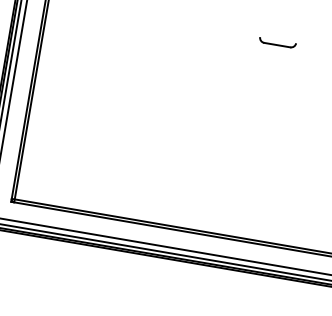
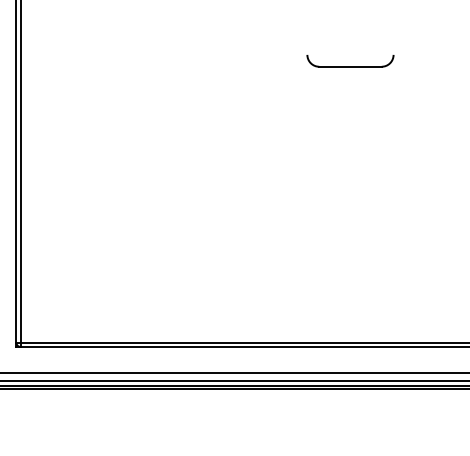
part: (277, 42) -> (350, 61), size x1.67

